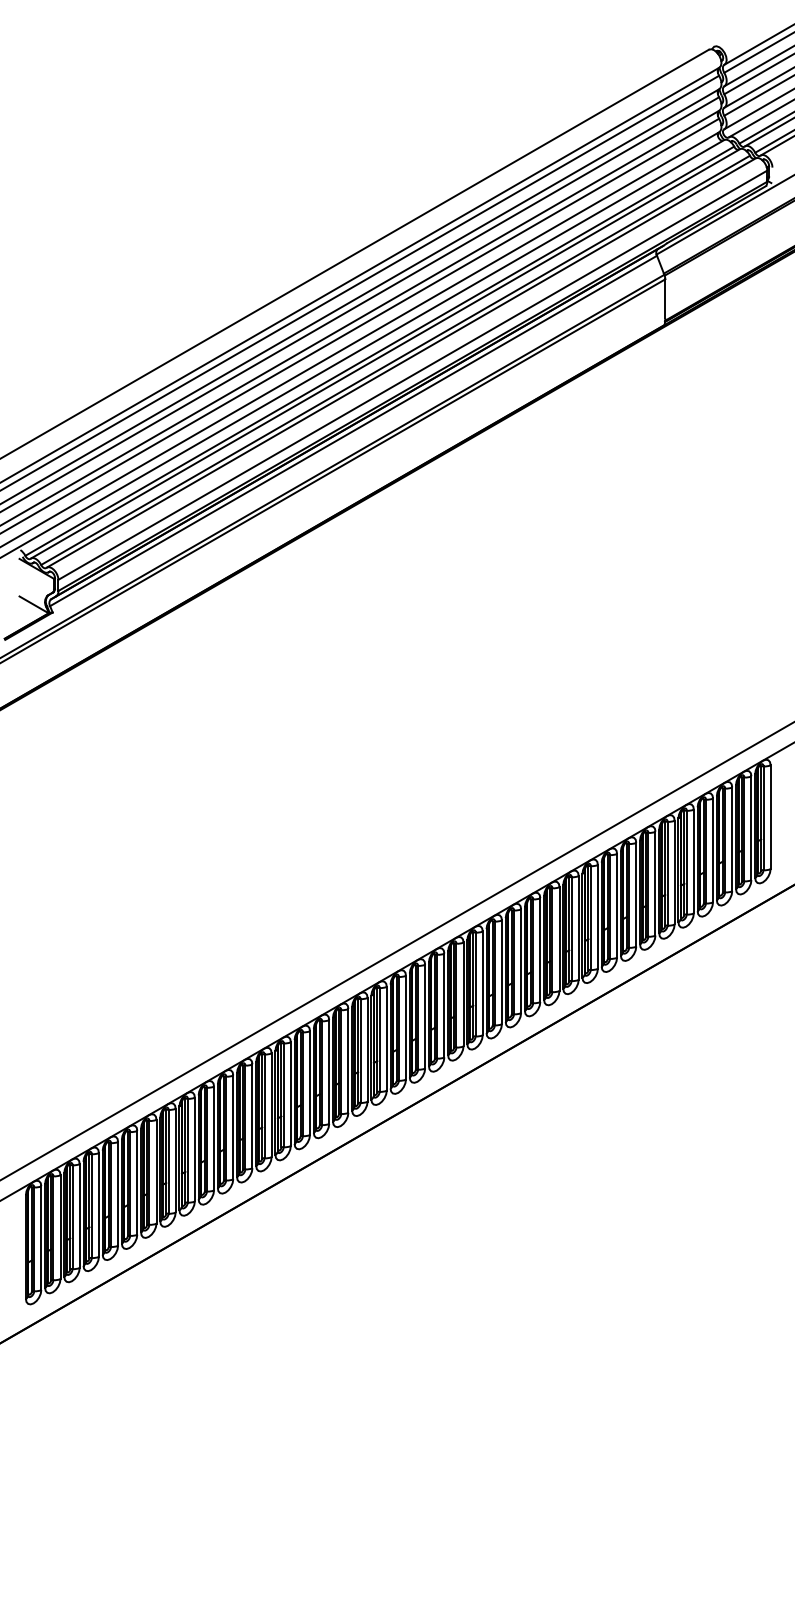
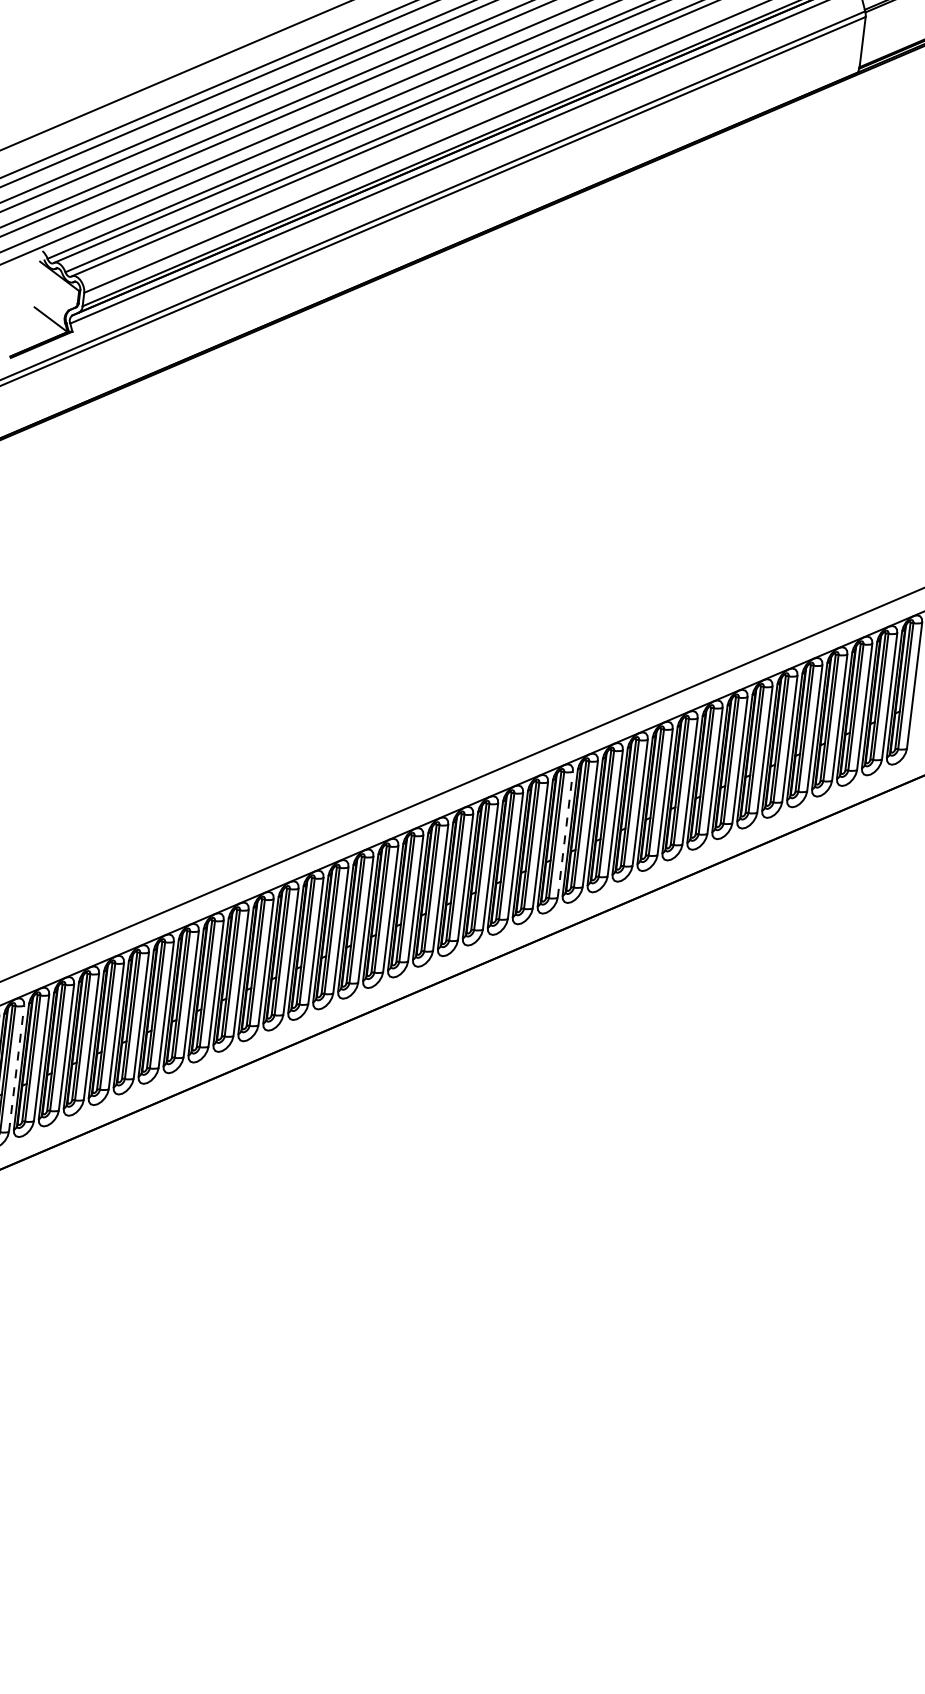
line: (501, 972) -> (564, 834), solid -> dashed
line: (79, 1215) -> (16, 1068), solid -> dashed

